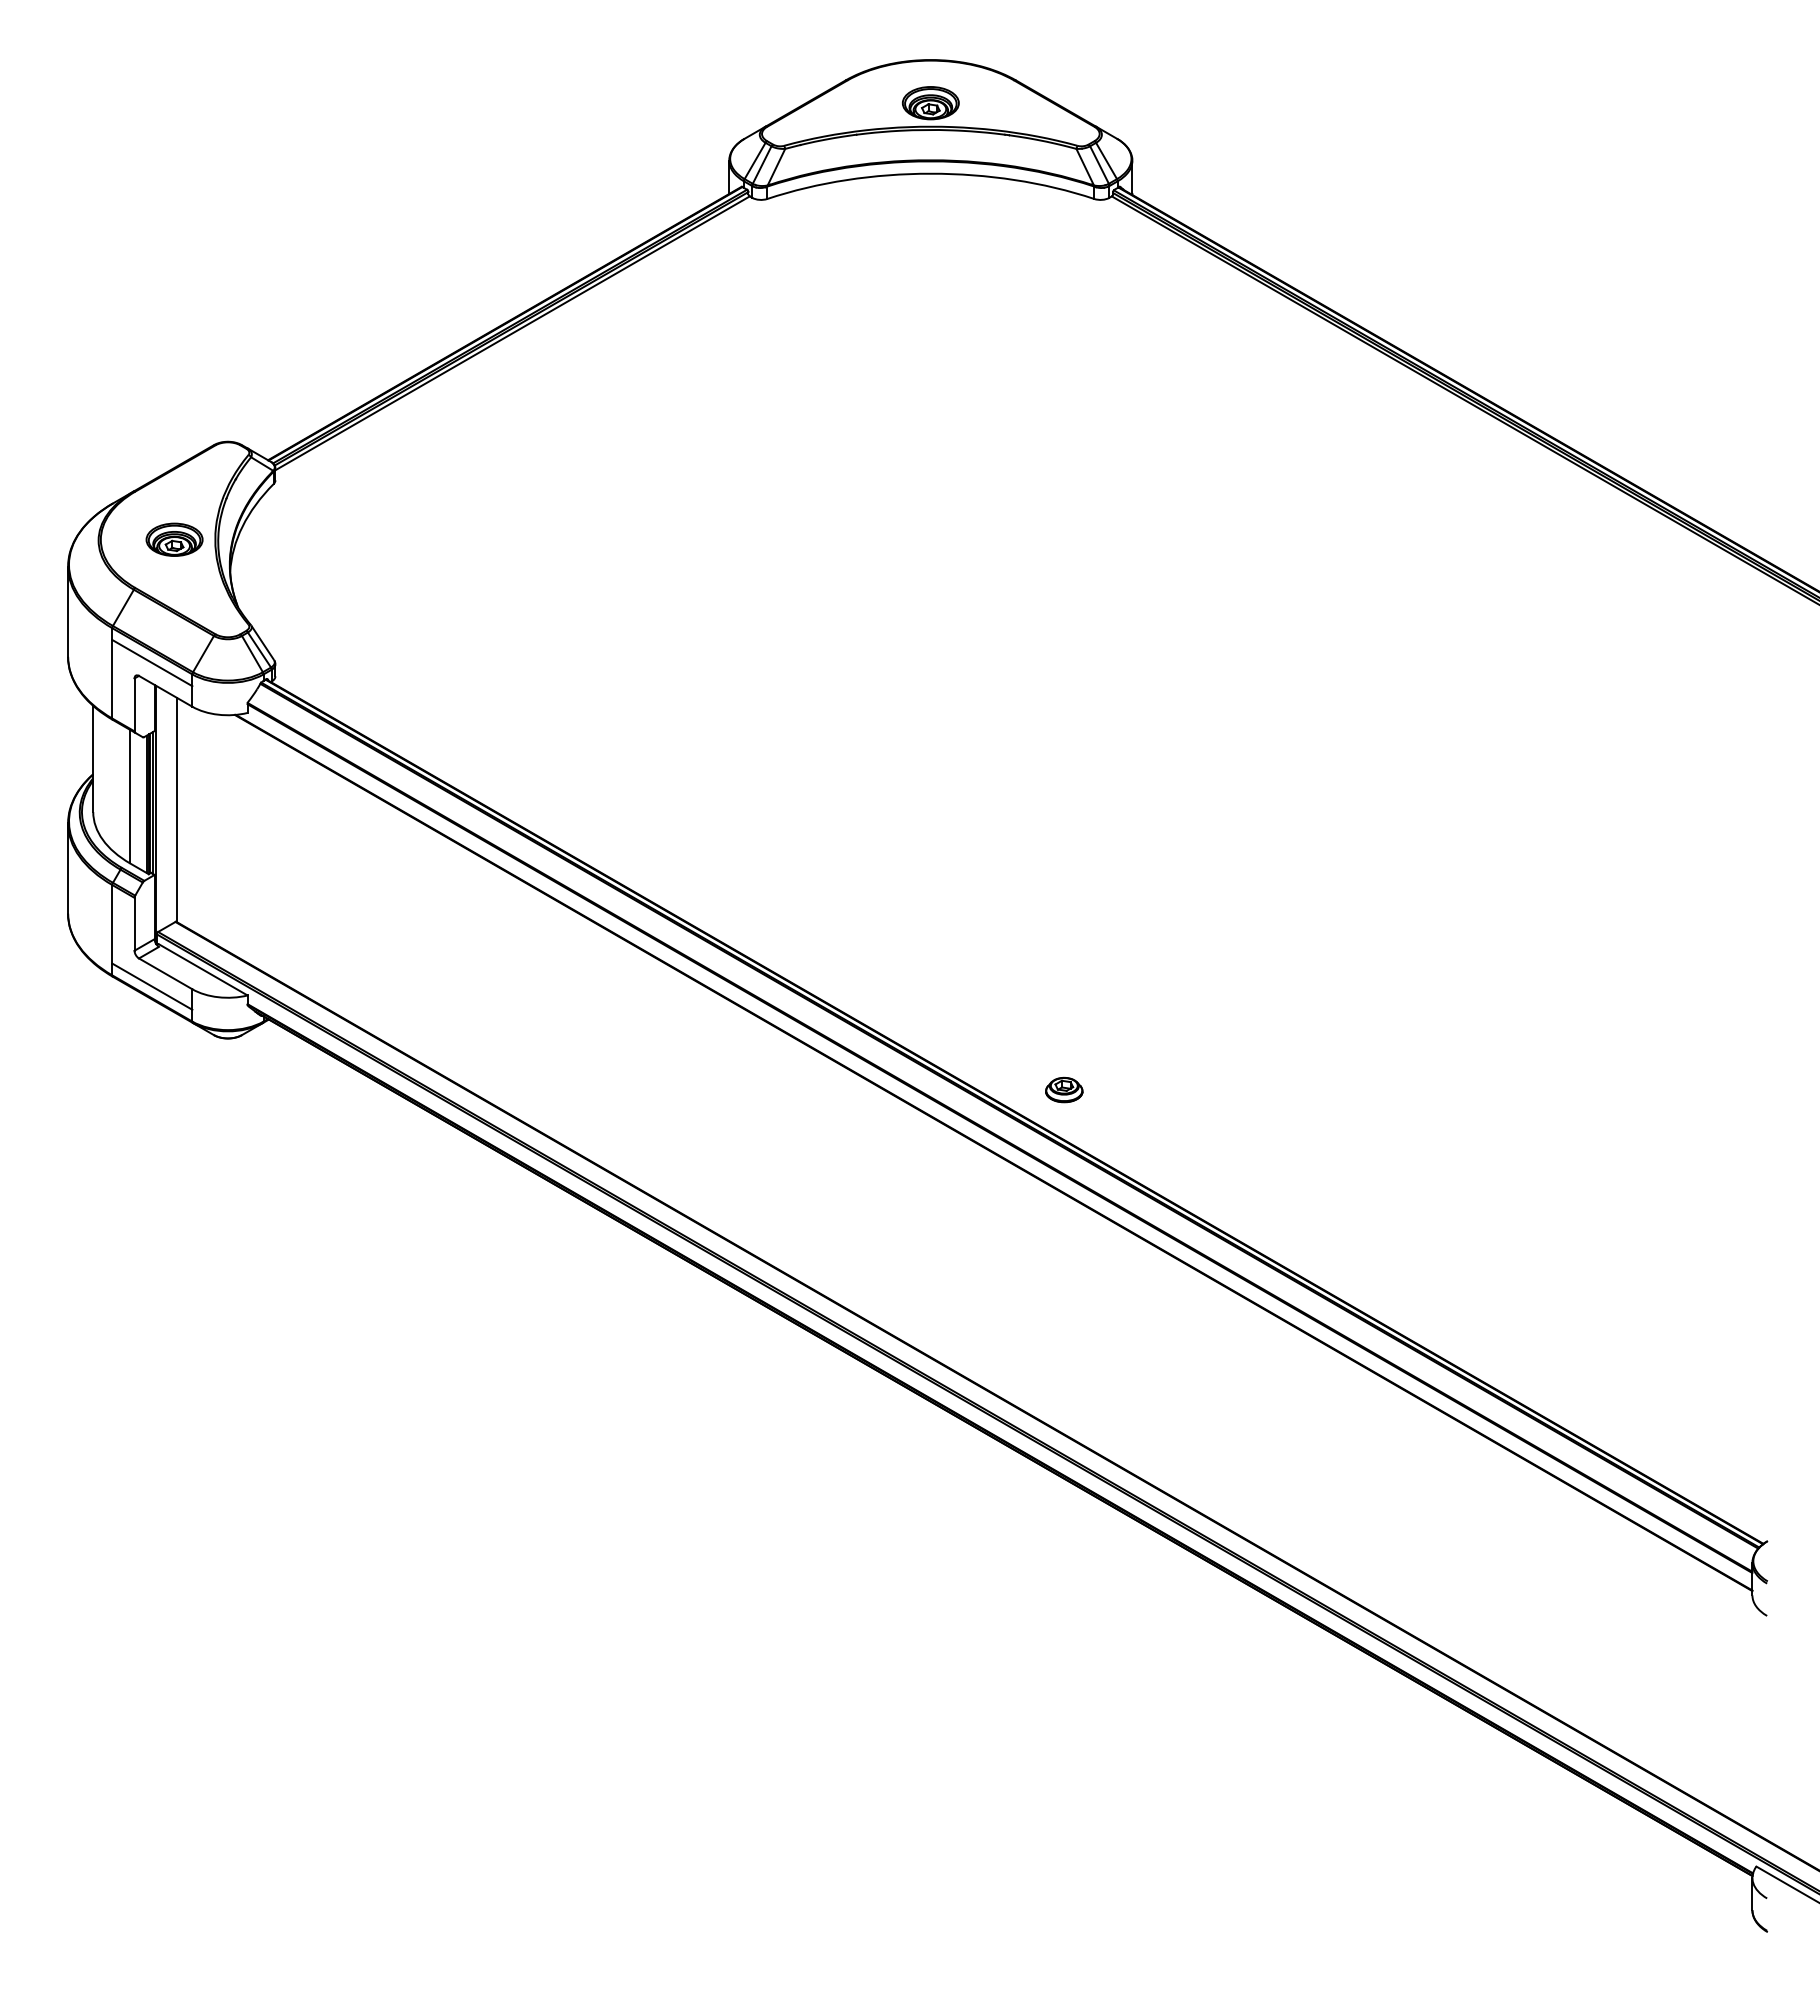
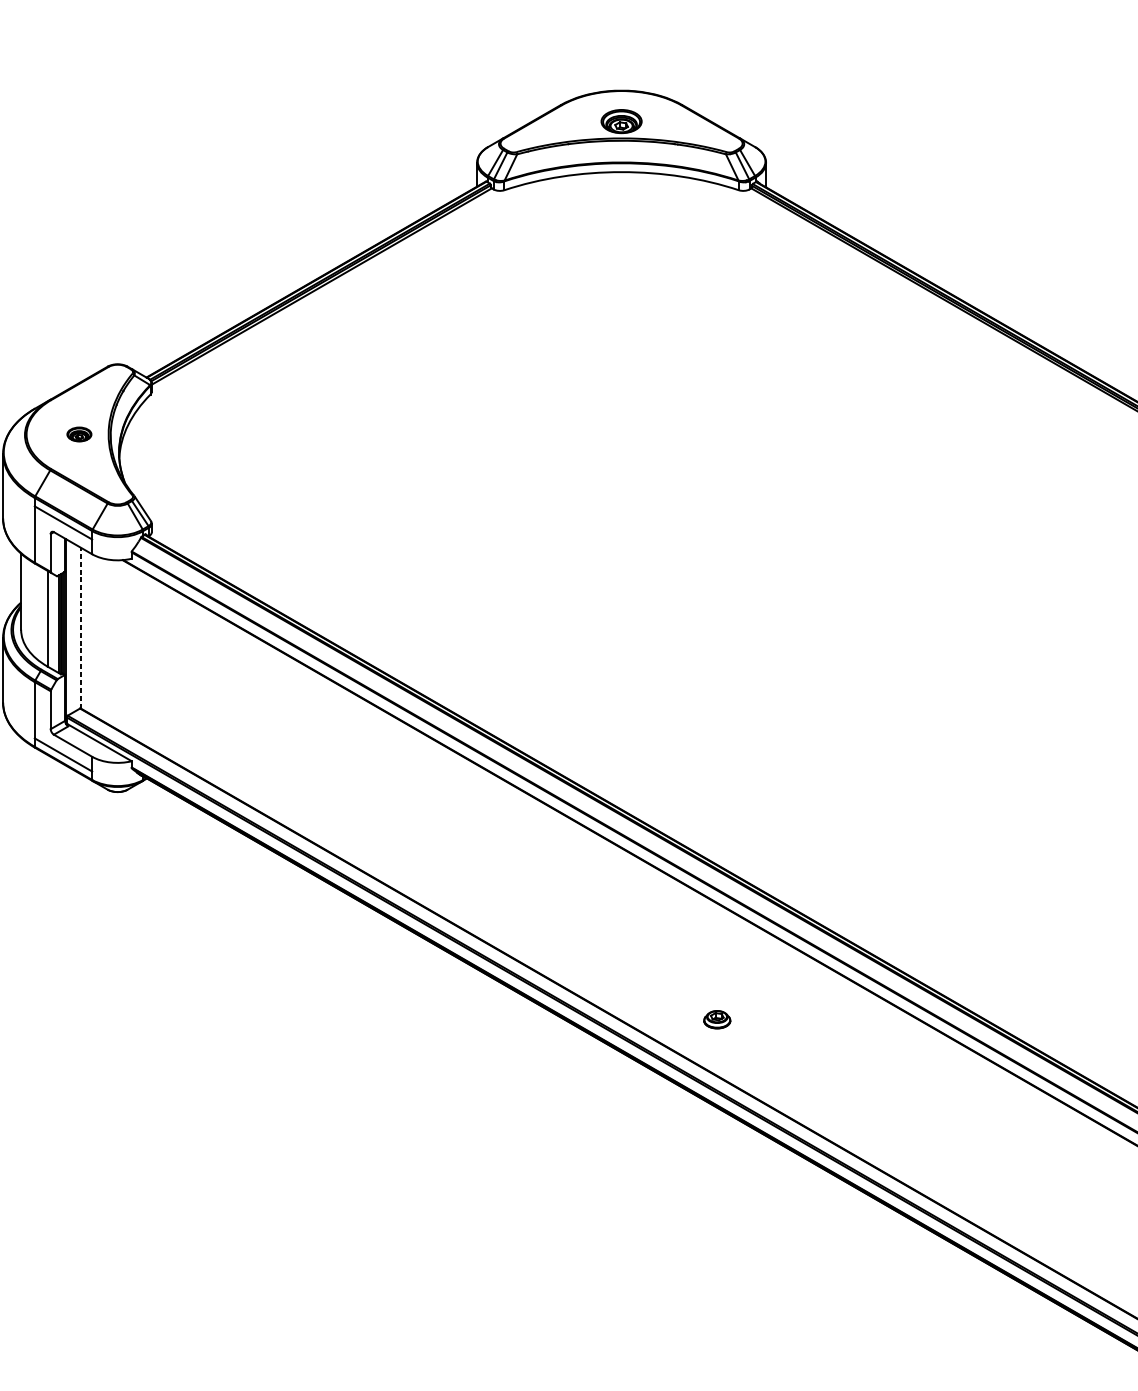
part: (174, 539) -> (79, 434), size x0.6
line: (176, 809) -> (80, 627), solid -> dashed
part: (1064, 1089) -> (717, 1019), moved

